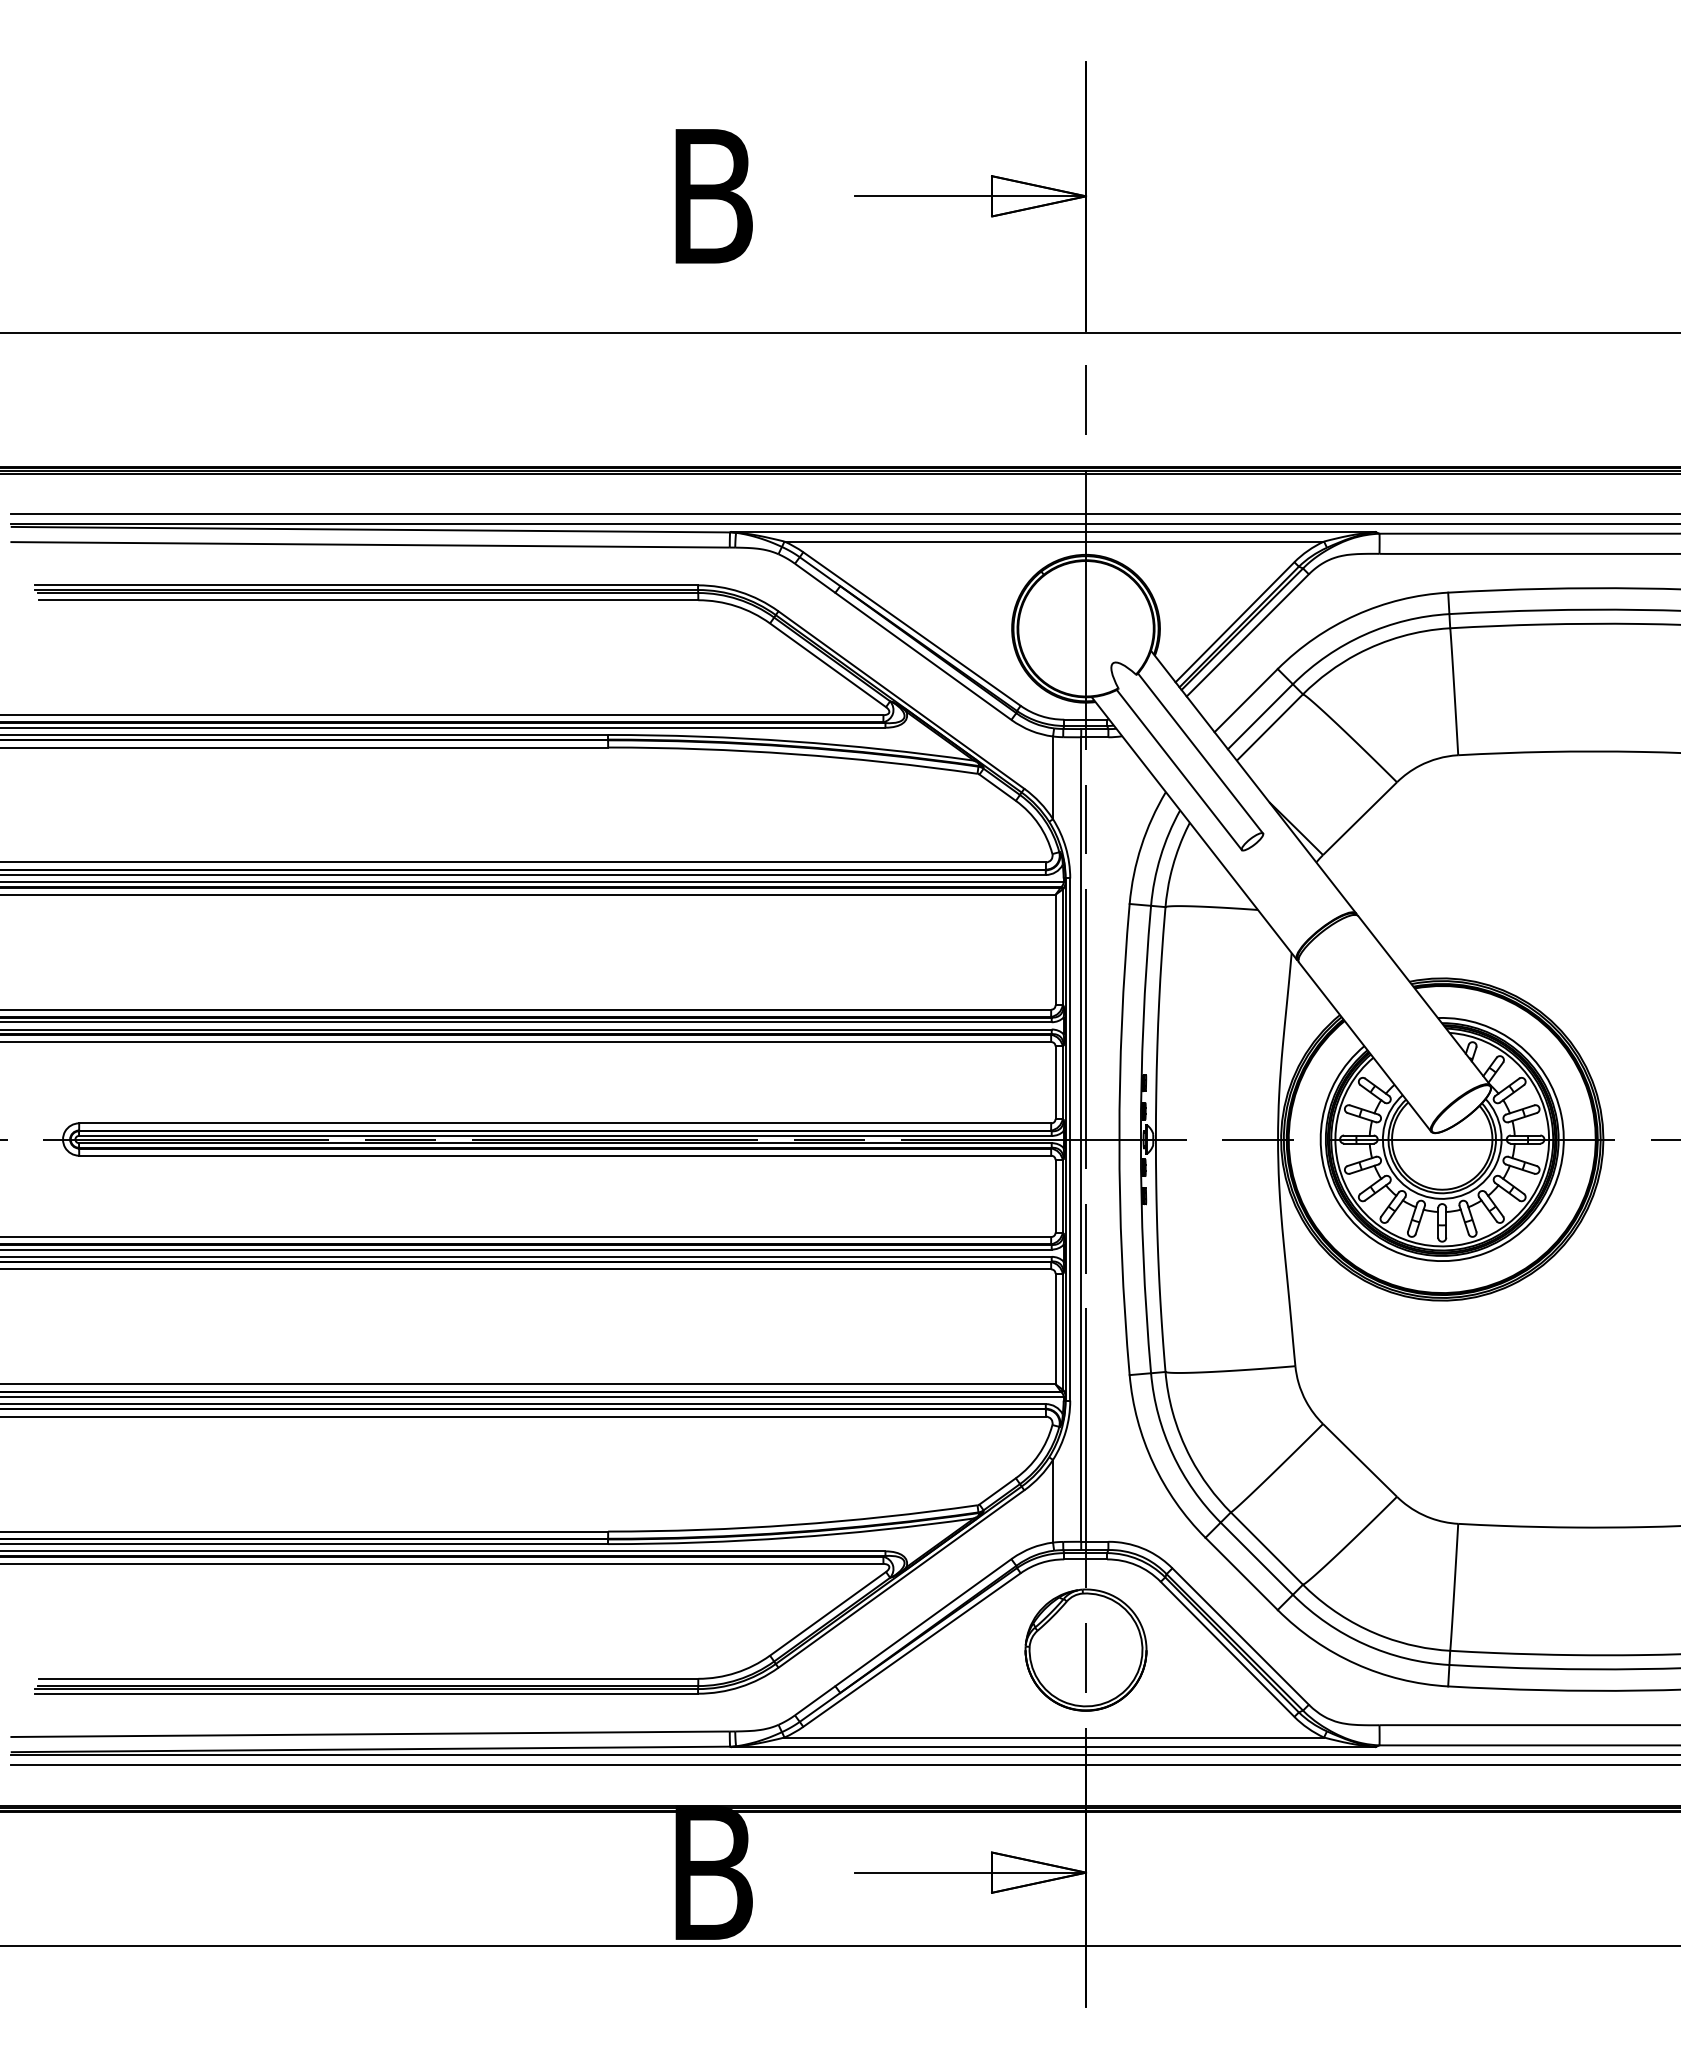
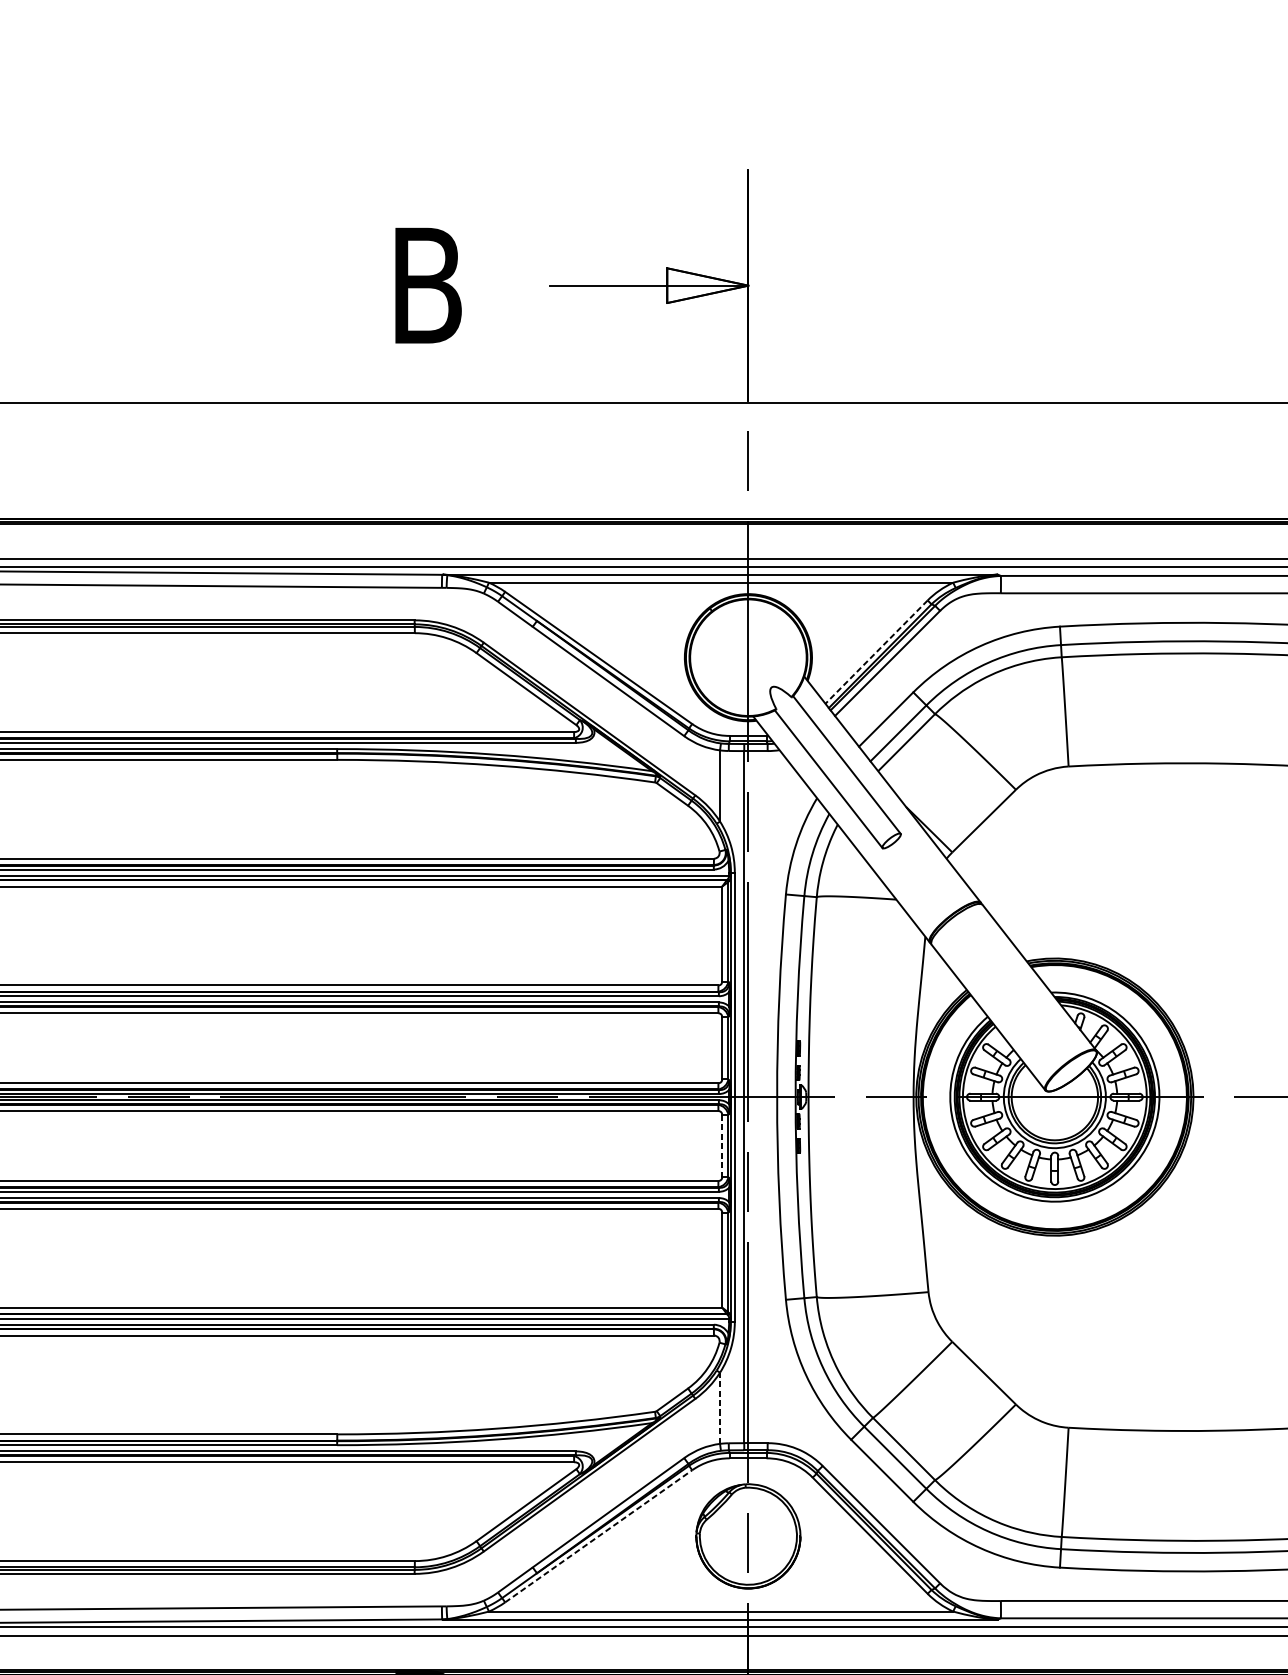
line: (1234, 622) -> (876, 652), solid -> dashed
line: (1055, 1196) -> (722, 1146), solid -> dashed
line: (1053, 1500) -> (720, 1407), solid -> dashed
line: (912, 1649) -> (599, 1535), solid -> dashed

